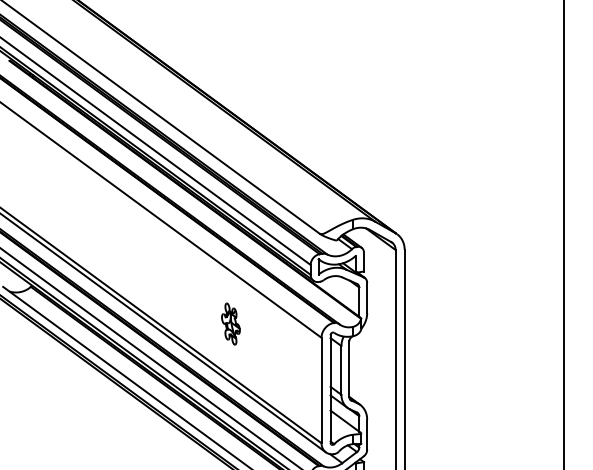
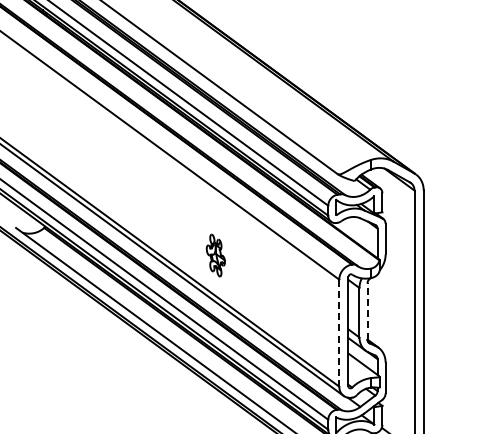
part: (230, 323) -> (215, 254), moved
line: (349, 369) -> (367, 311), solid -> dashed
line: (321, 390) -> (339, 333), solid -> dashed

